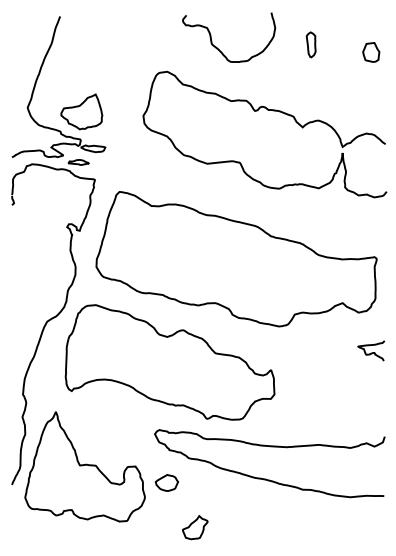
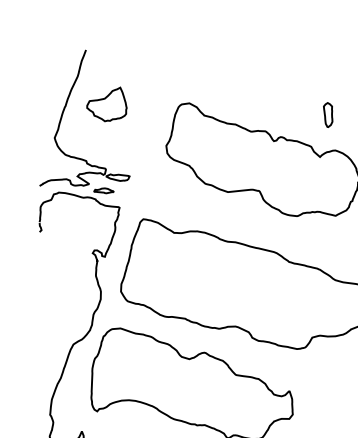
part: (310, 44) -> (327, 114), moved
curve: (218, 48) -> (238, 80), removed
part: (81, 111) -> (106, 104), moved

